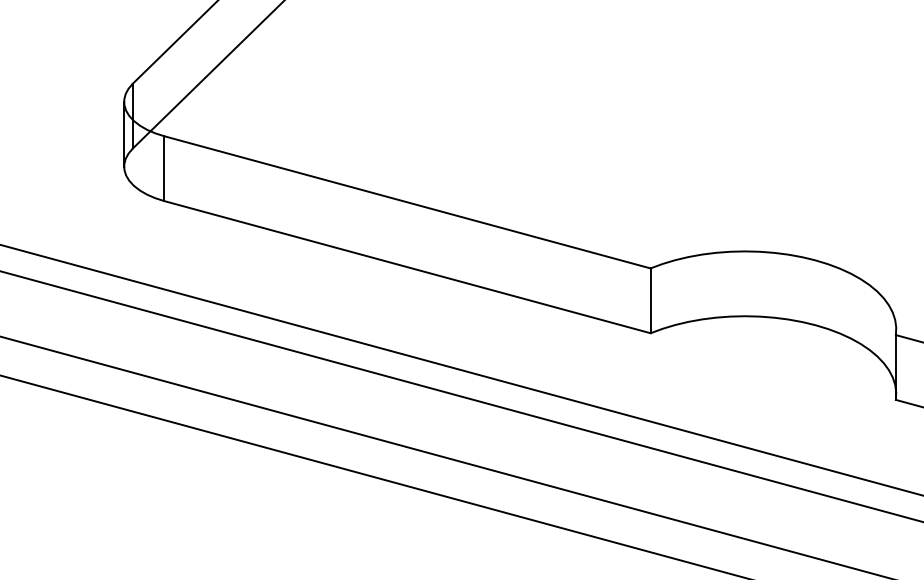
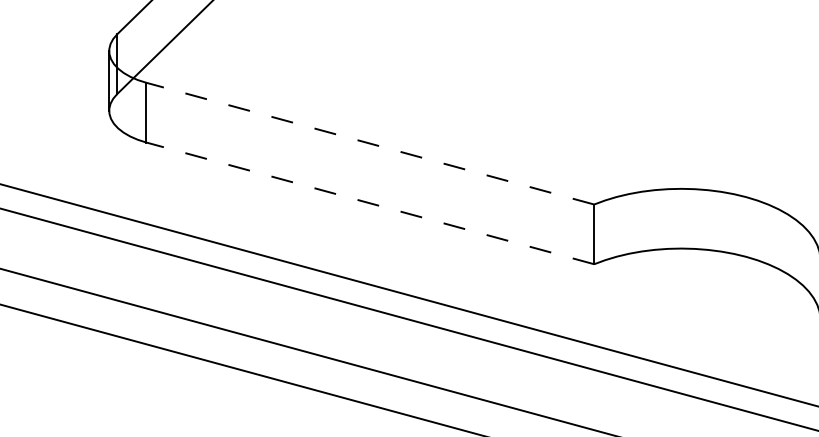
line: (407, 202) -> (370, 143), solid -> dashed
line: (407, 267) -> (370, 203), solid -> dashed

